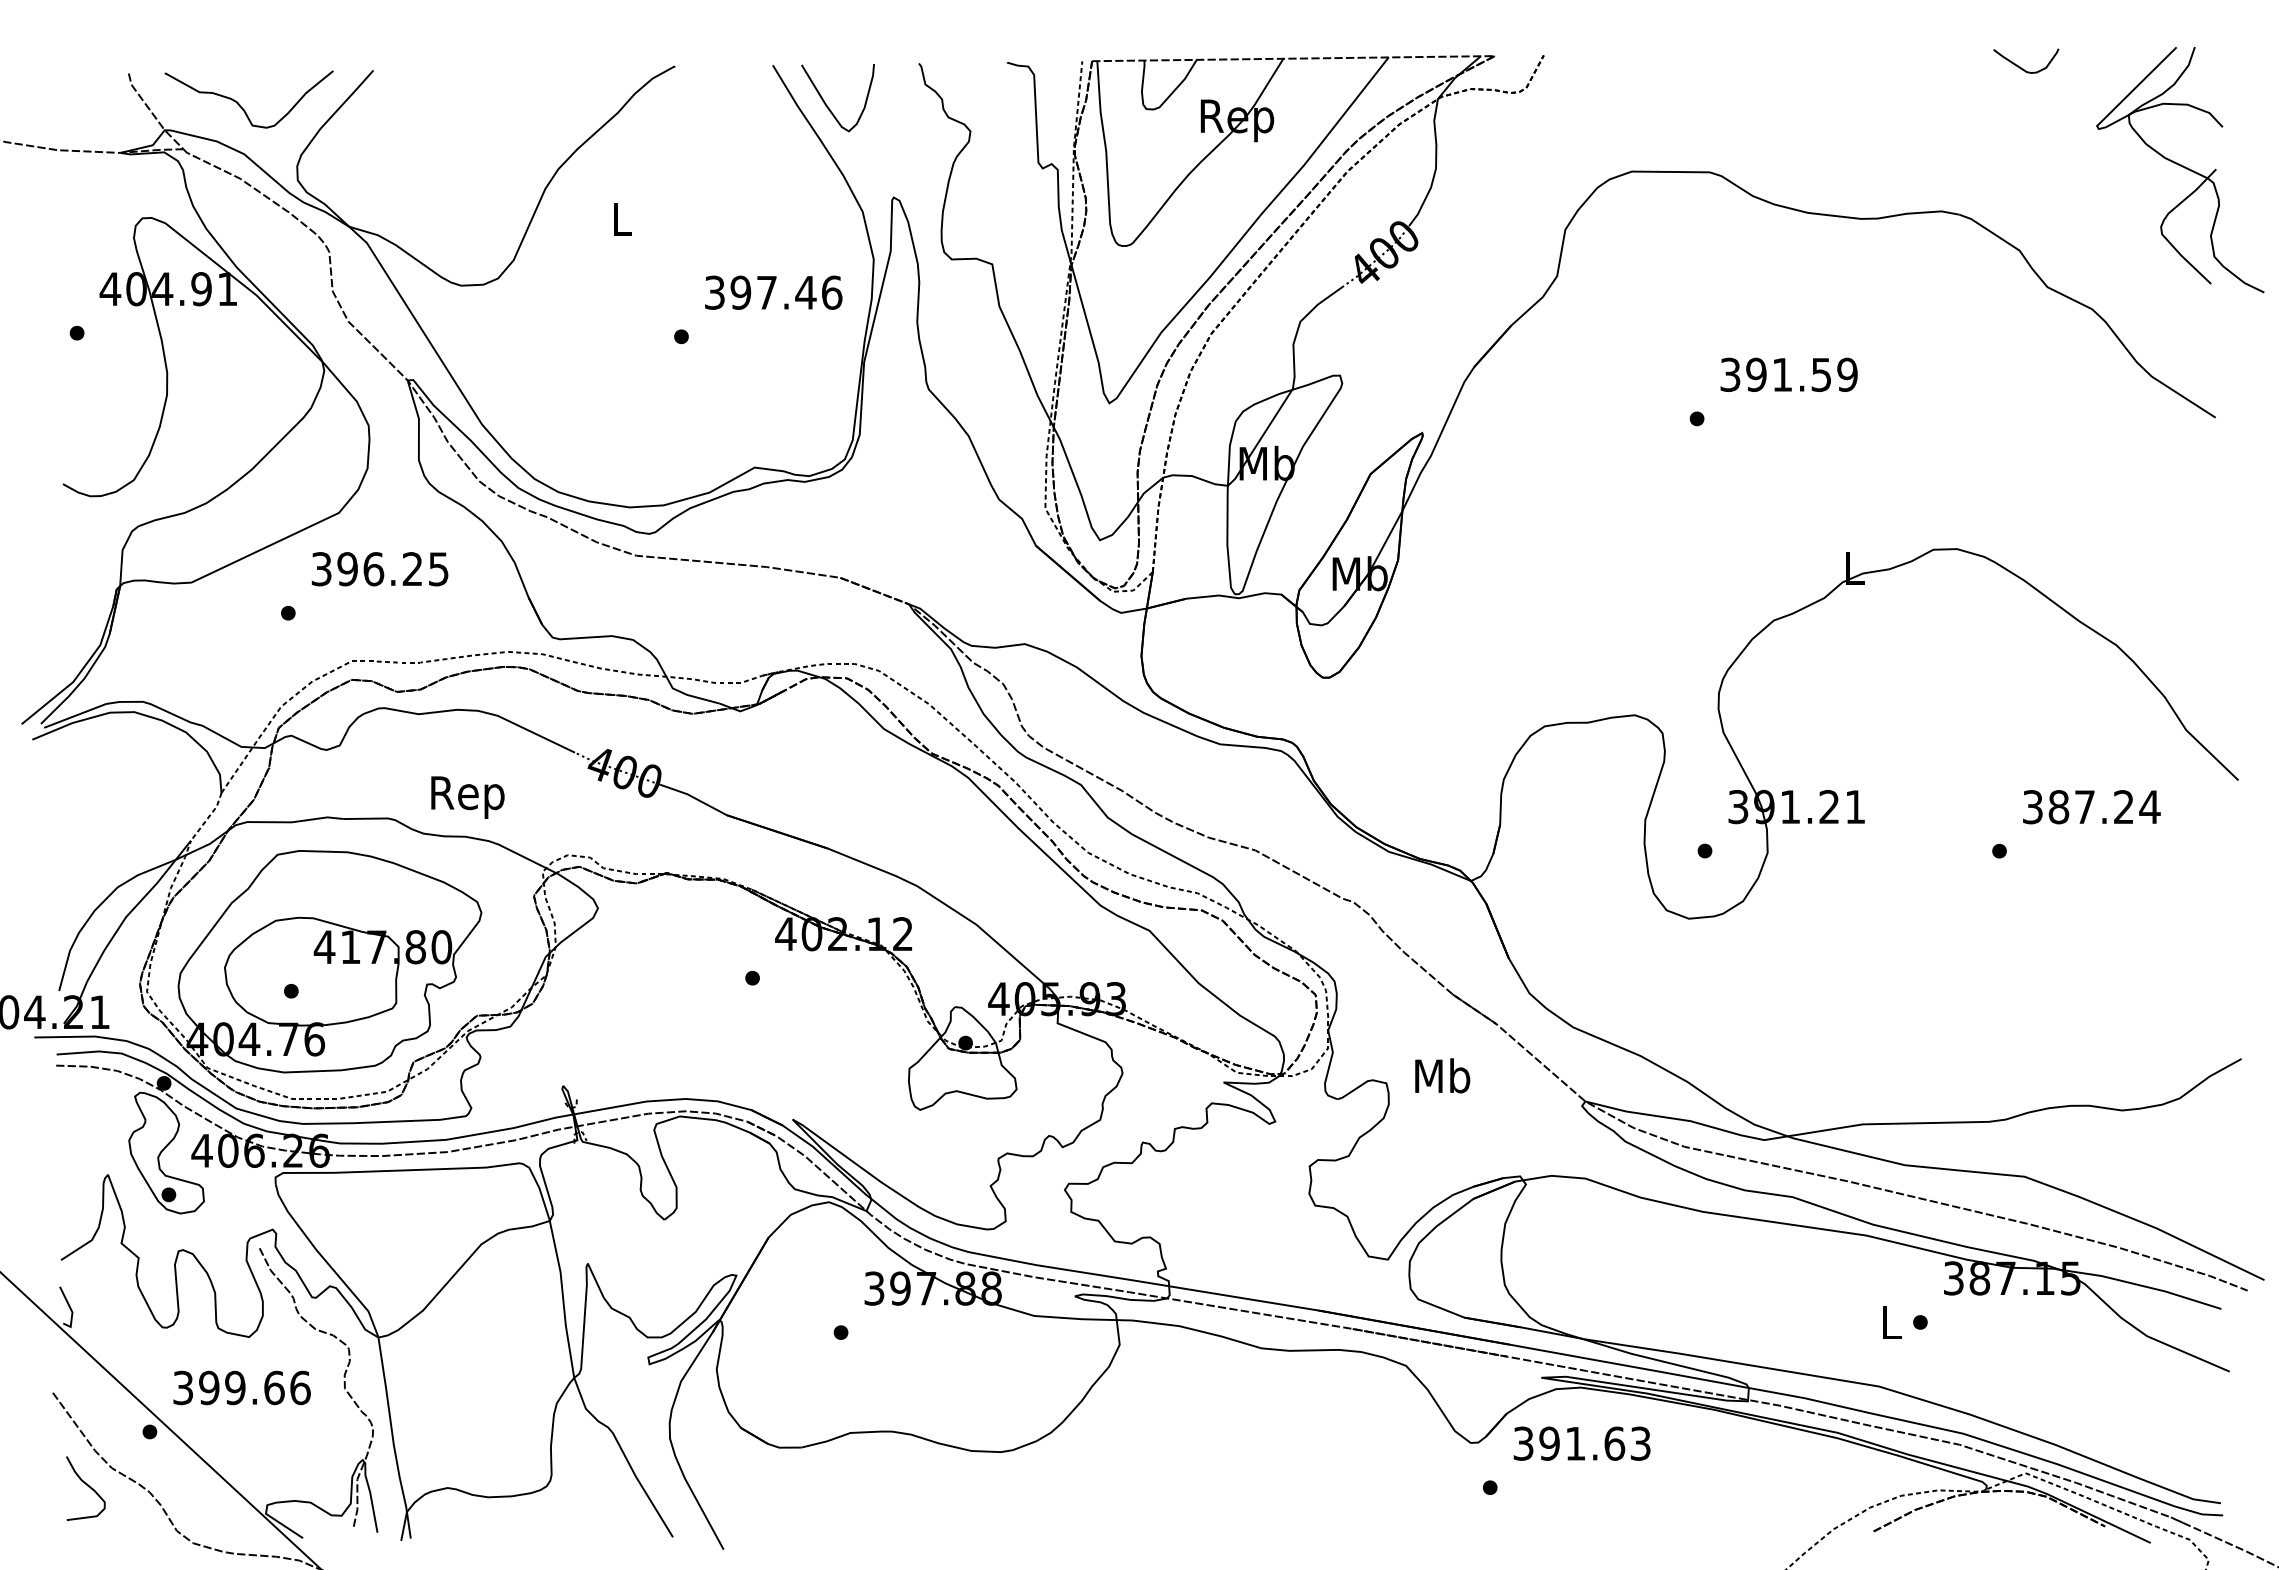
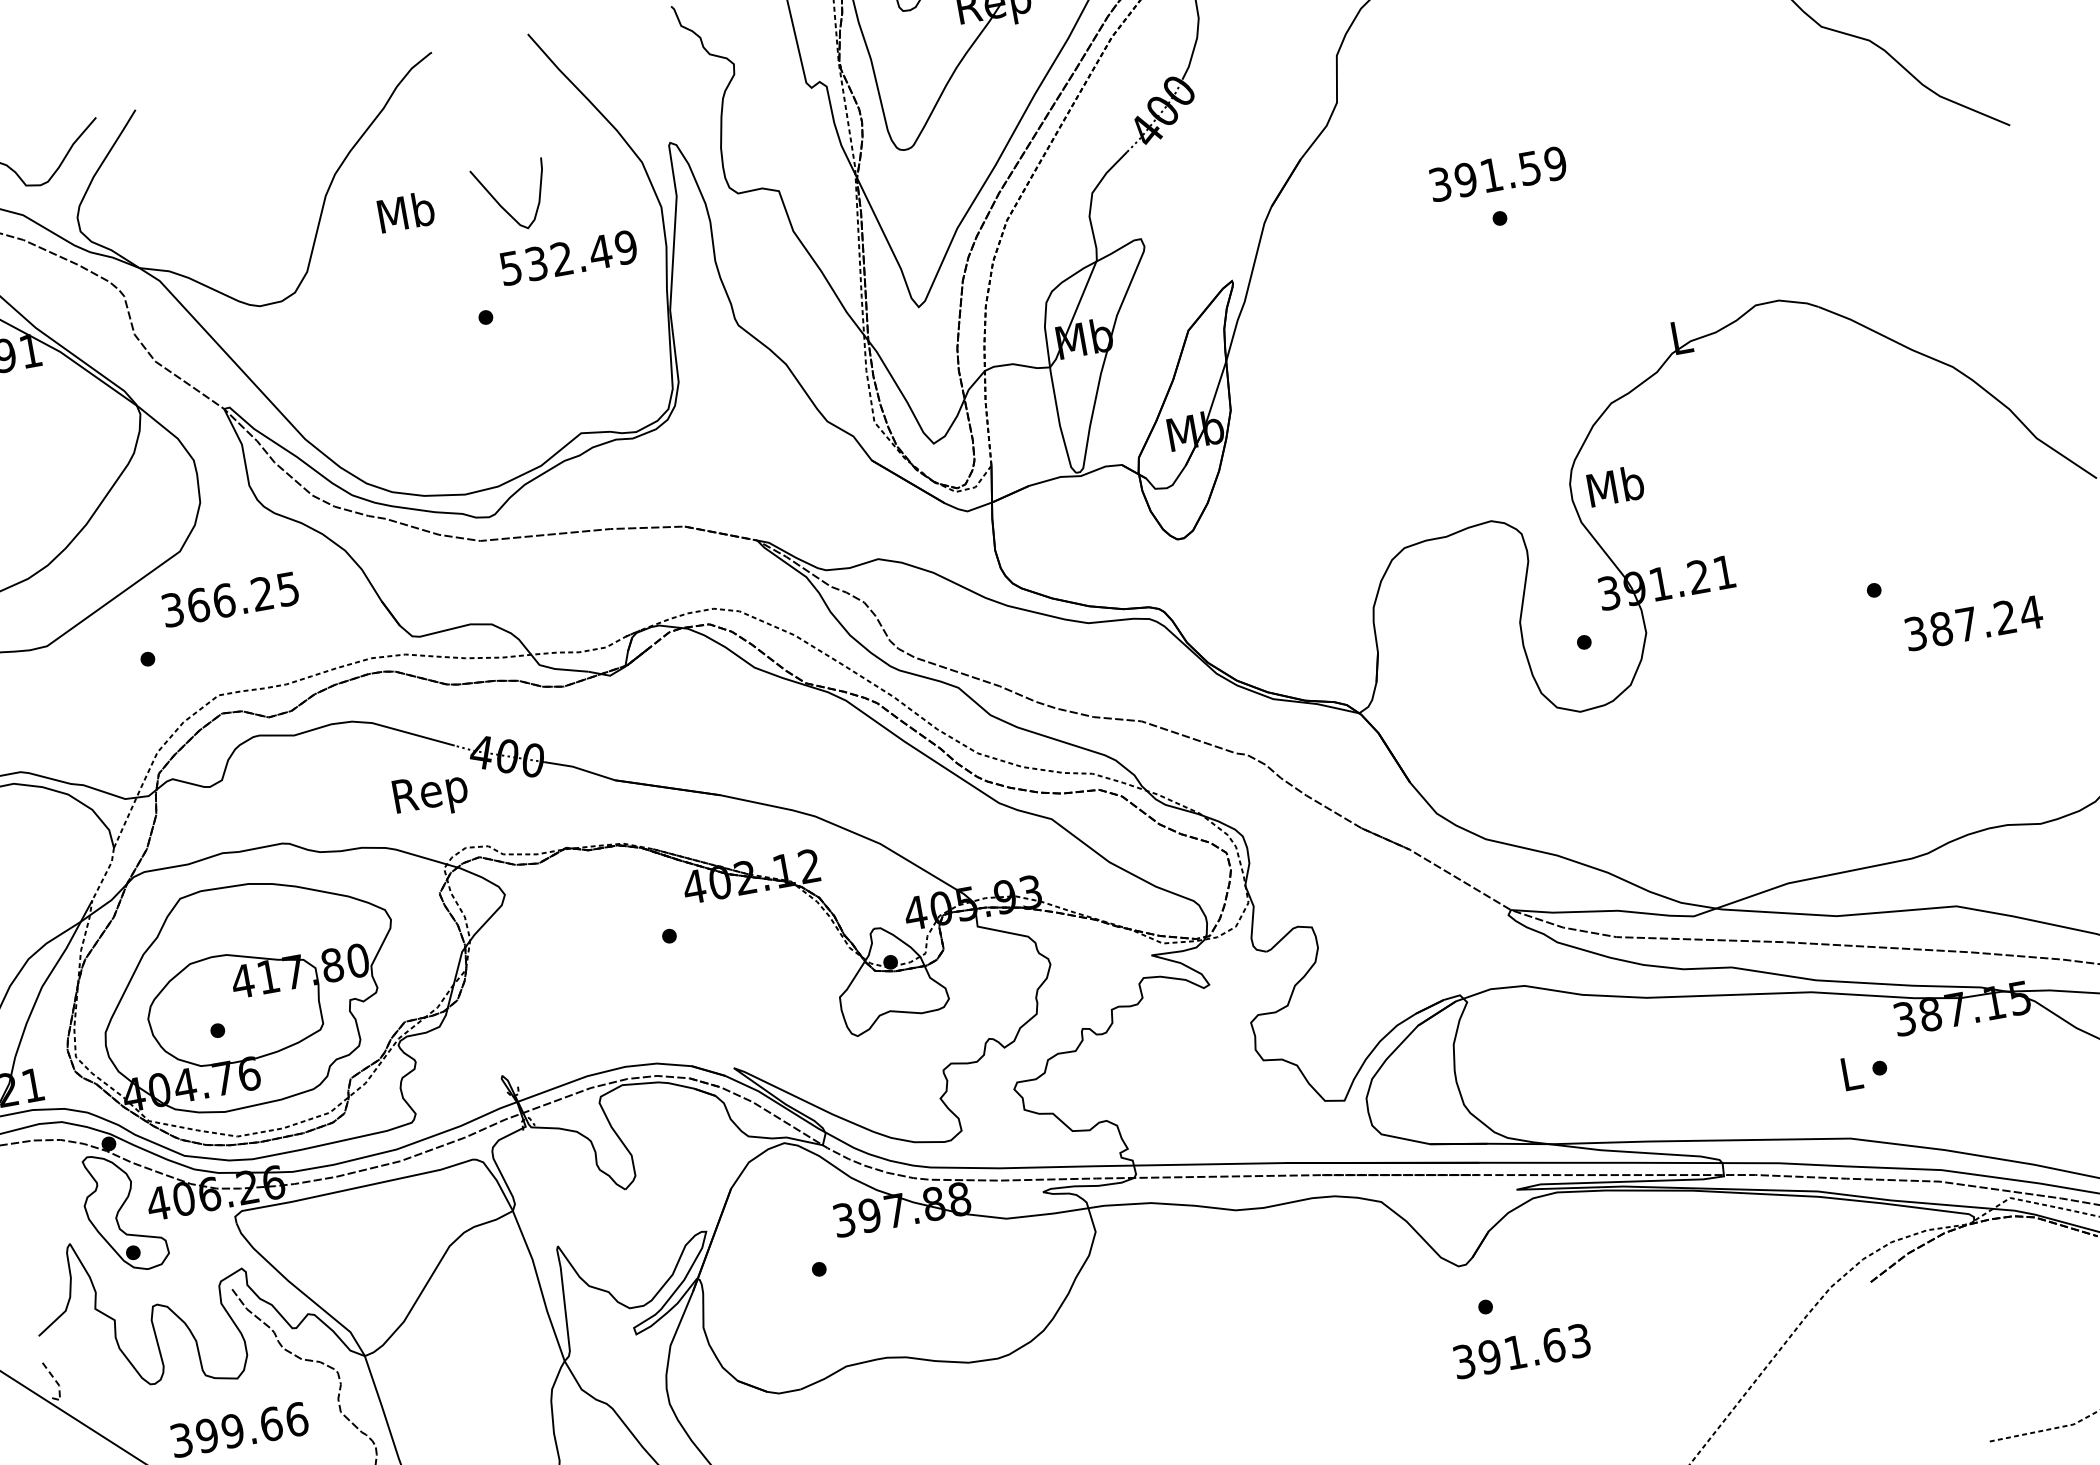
curve: (828, 106) -> (503, 207), moved
text: (621, 218) -> (405, 211), L -> Mb
text: (773, 292) -> (568, 257), 397.46 -> 532.49
text: (1788, 374) -> (1497, 173), moved
text: (347, 569) -> (198, 605), 396.25 -> 366.25
text: (467, 797) -> (430, 795), moved
text: (2091, 807) -> (1973, 623), moved
text: (1442, 1075) -> (1615, 485), moved
line: (71, 1310) -> (57, 1383), solid -> dashed
text: (1581, 1443) -> (1521, 1351), moved

